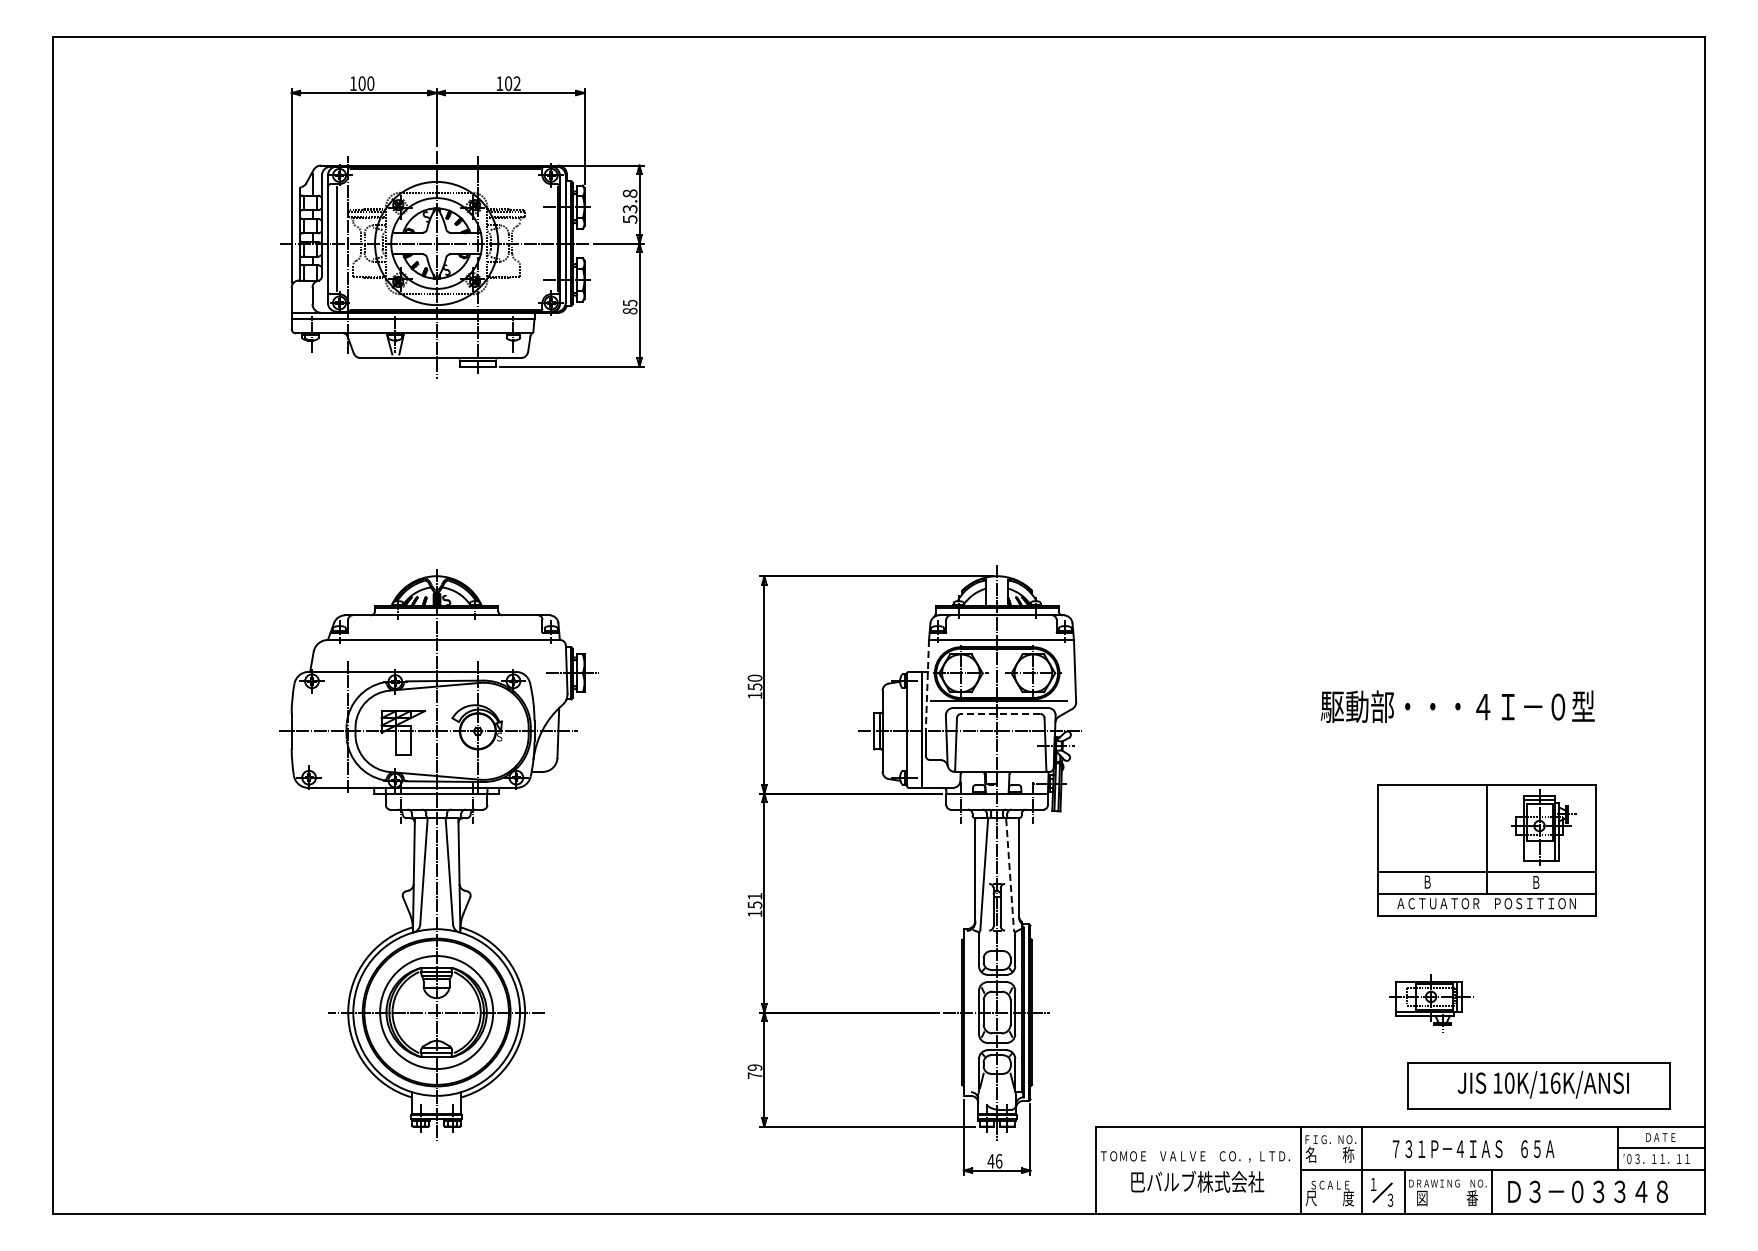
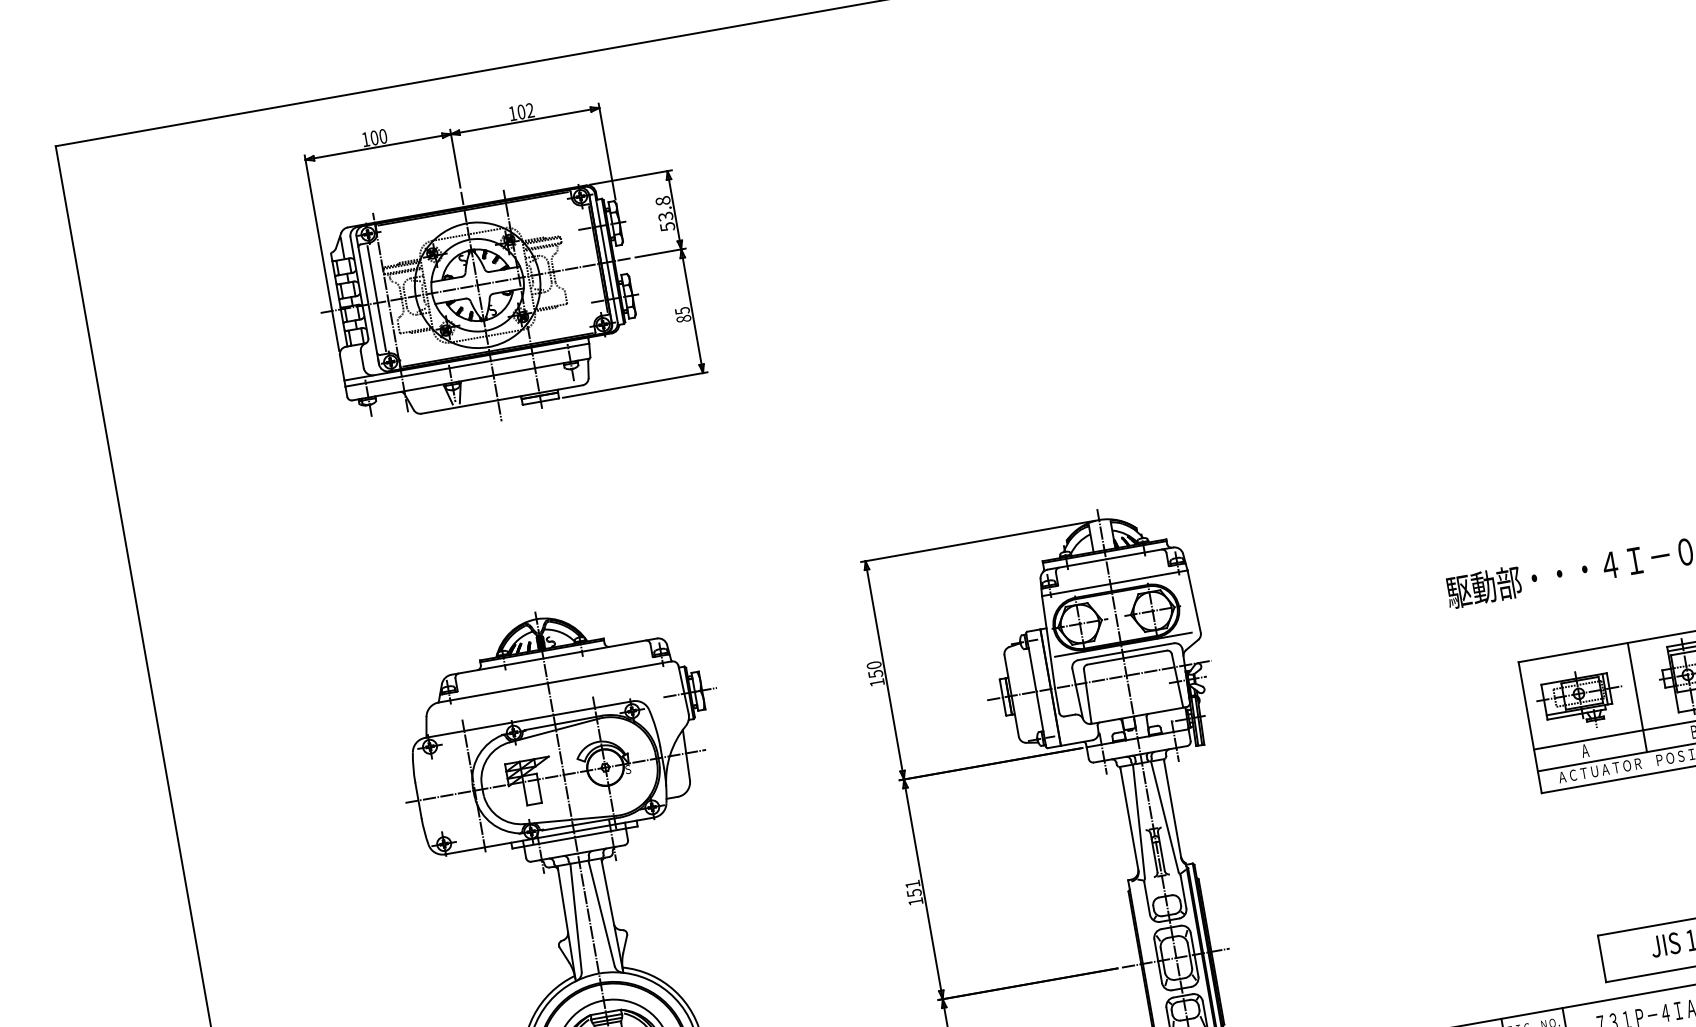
line: (927, 685) -> (1048, 642), dashed -> solid
line: (1000, 713) -> (1126, 657), dashed -> solid
line: (1010, 874) -> (1165, 817), dashed -> solid
text: (1427, 881) -> (1585, 750), Ｂ -> Ａ
part: (1431, 1003) -> (1580, 700), moved

